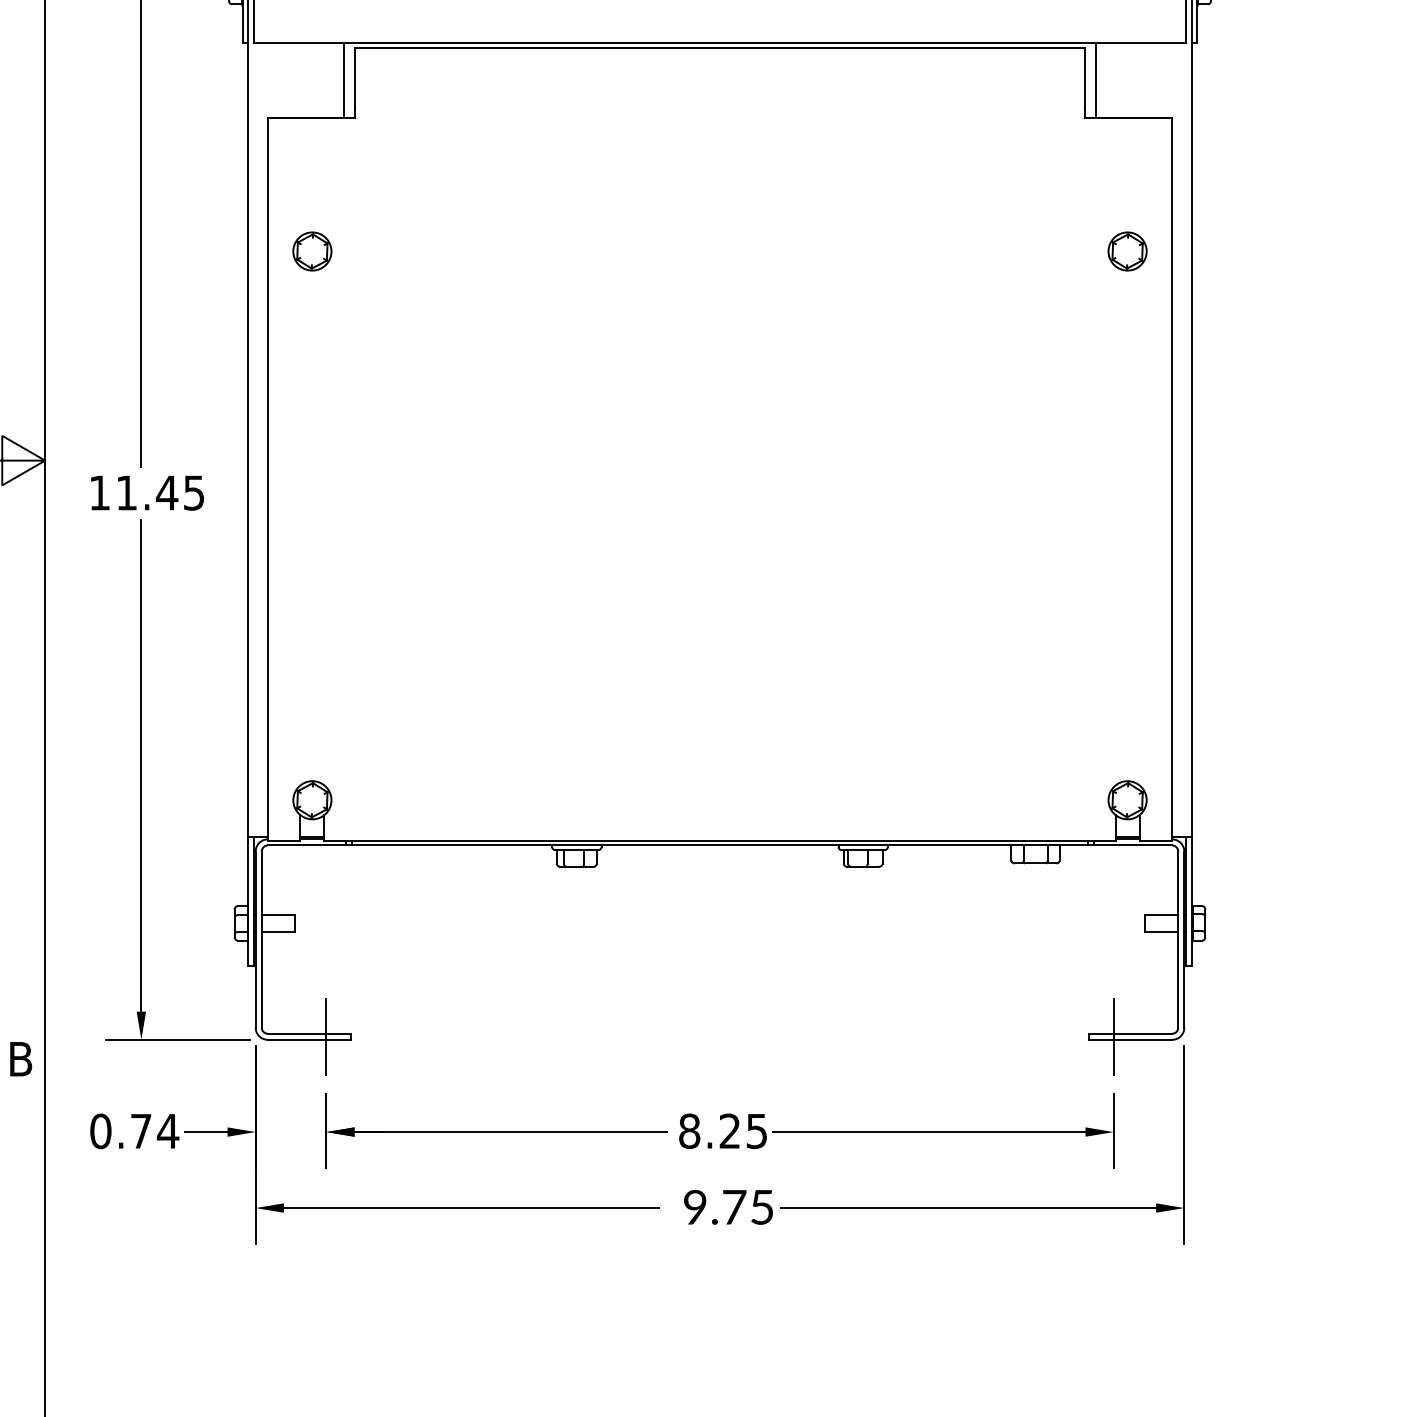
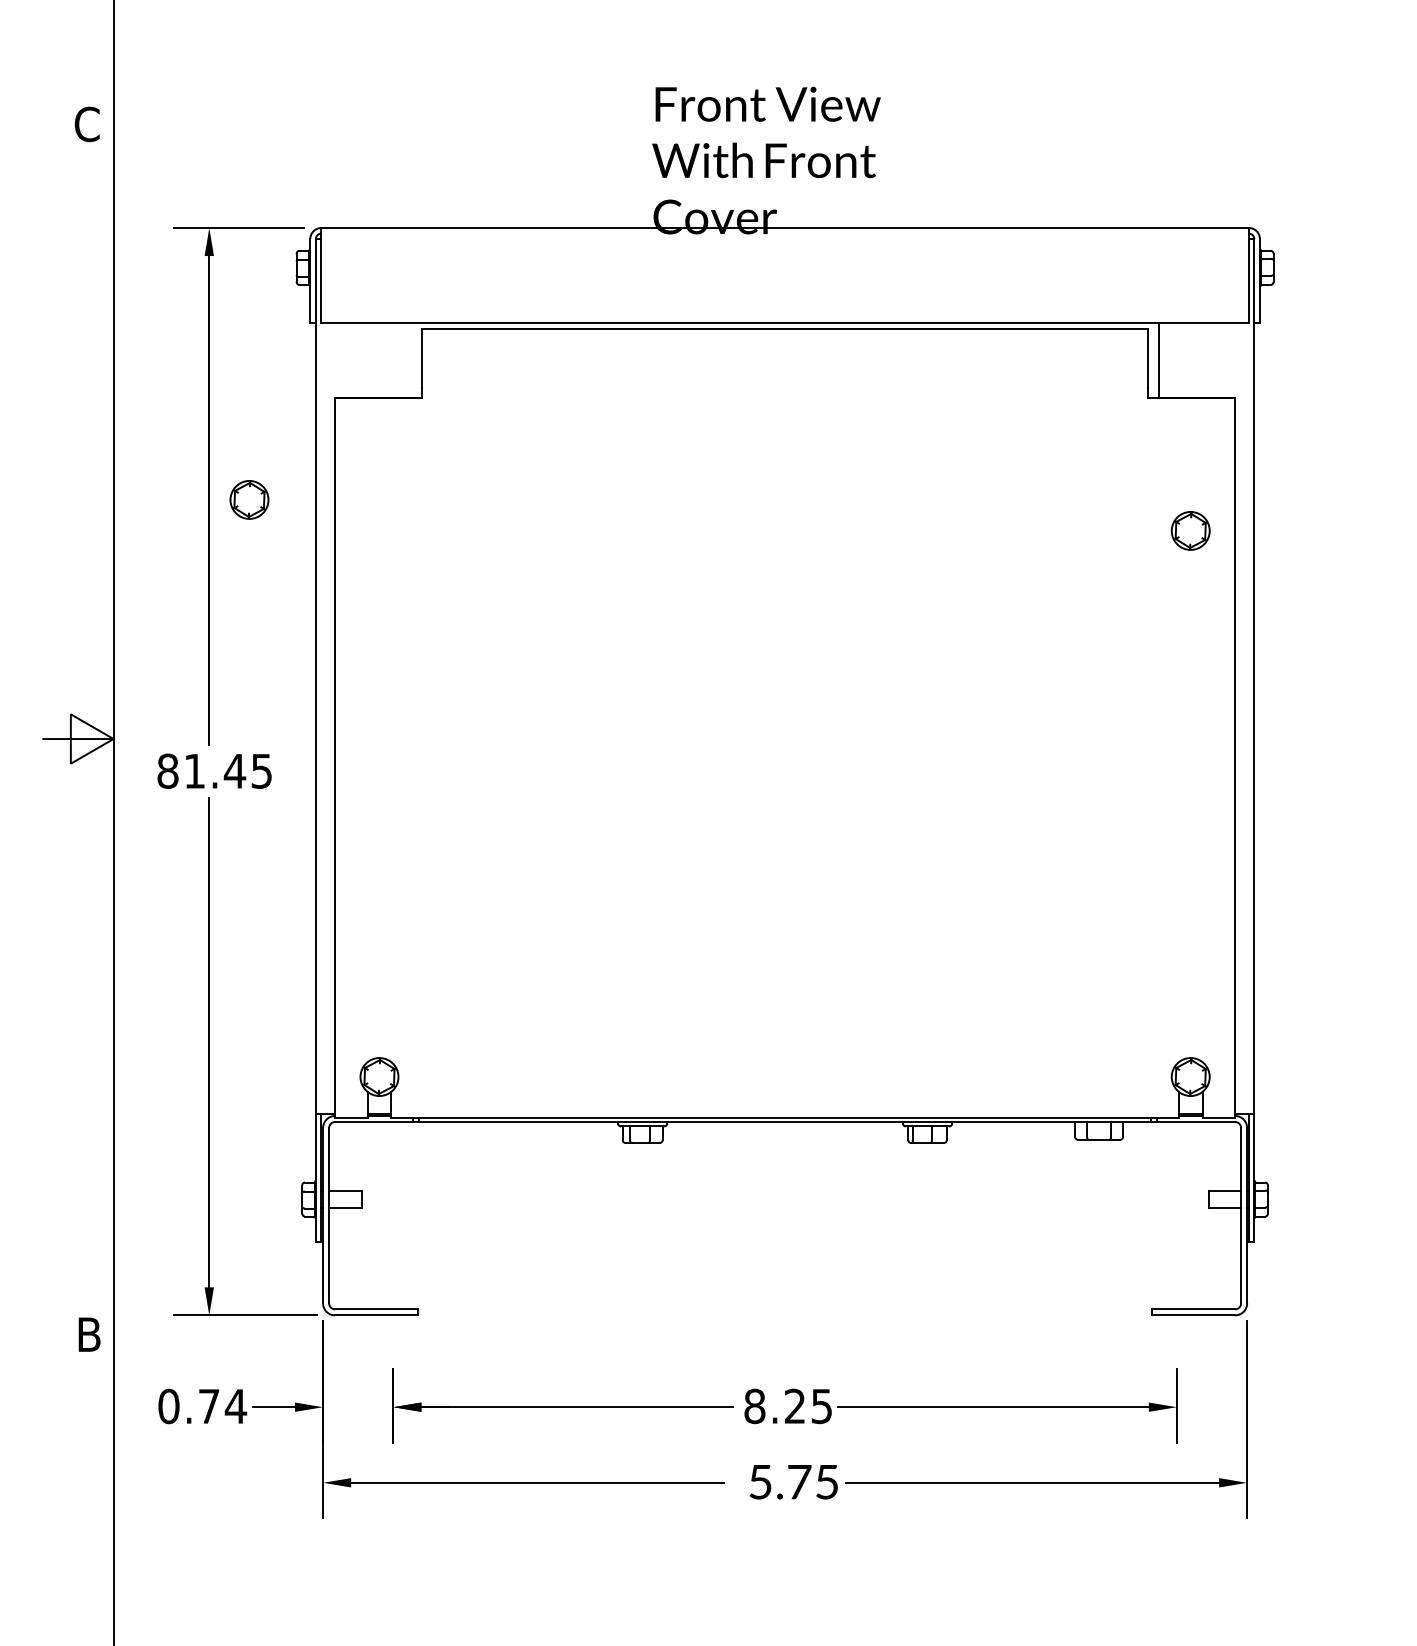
line: (343, 80) -> (410, 360), removed
part: (312, 251) -> (249, 499), moved
text: (99, 492) -> (167, 770), 11.45 -> 81.45
line: (326, 1036) -> (393, 1312), removed
line: (1113, 1036) -> (1176, 1312), removed
text: (695, 1206) -> (760, 1481), 9.75 -> 5.75

